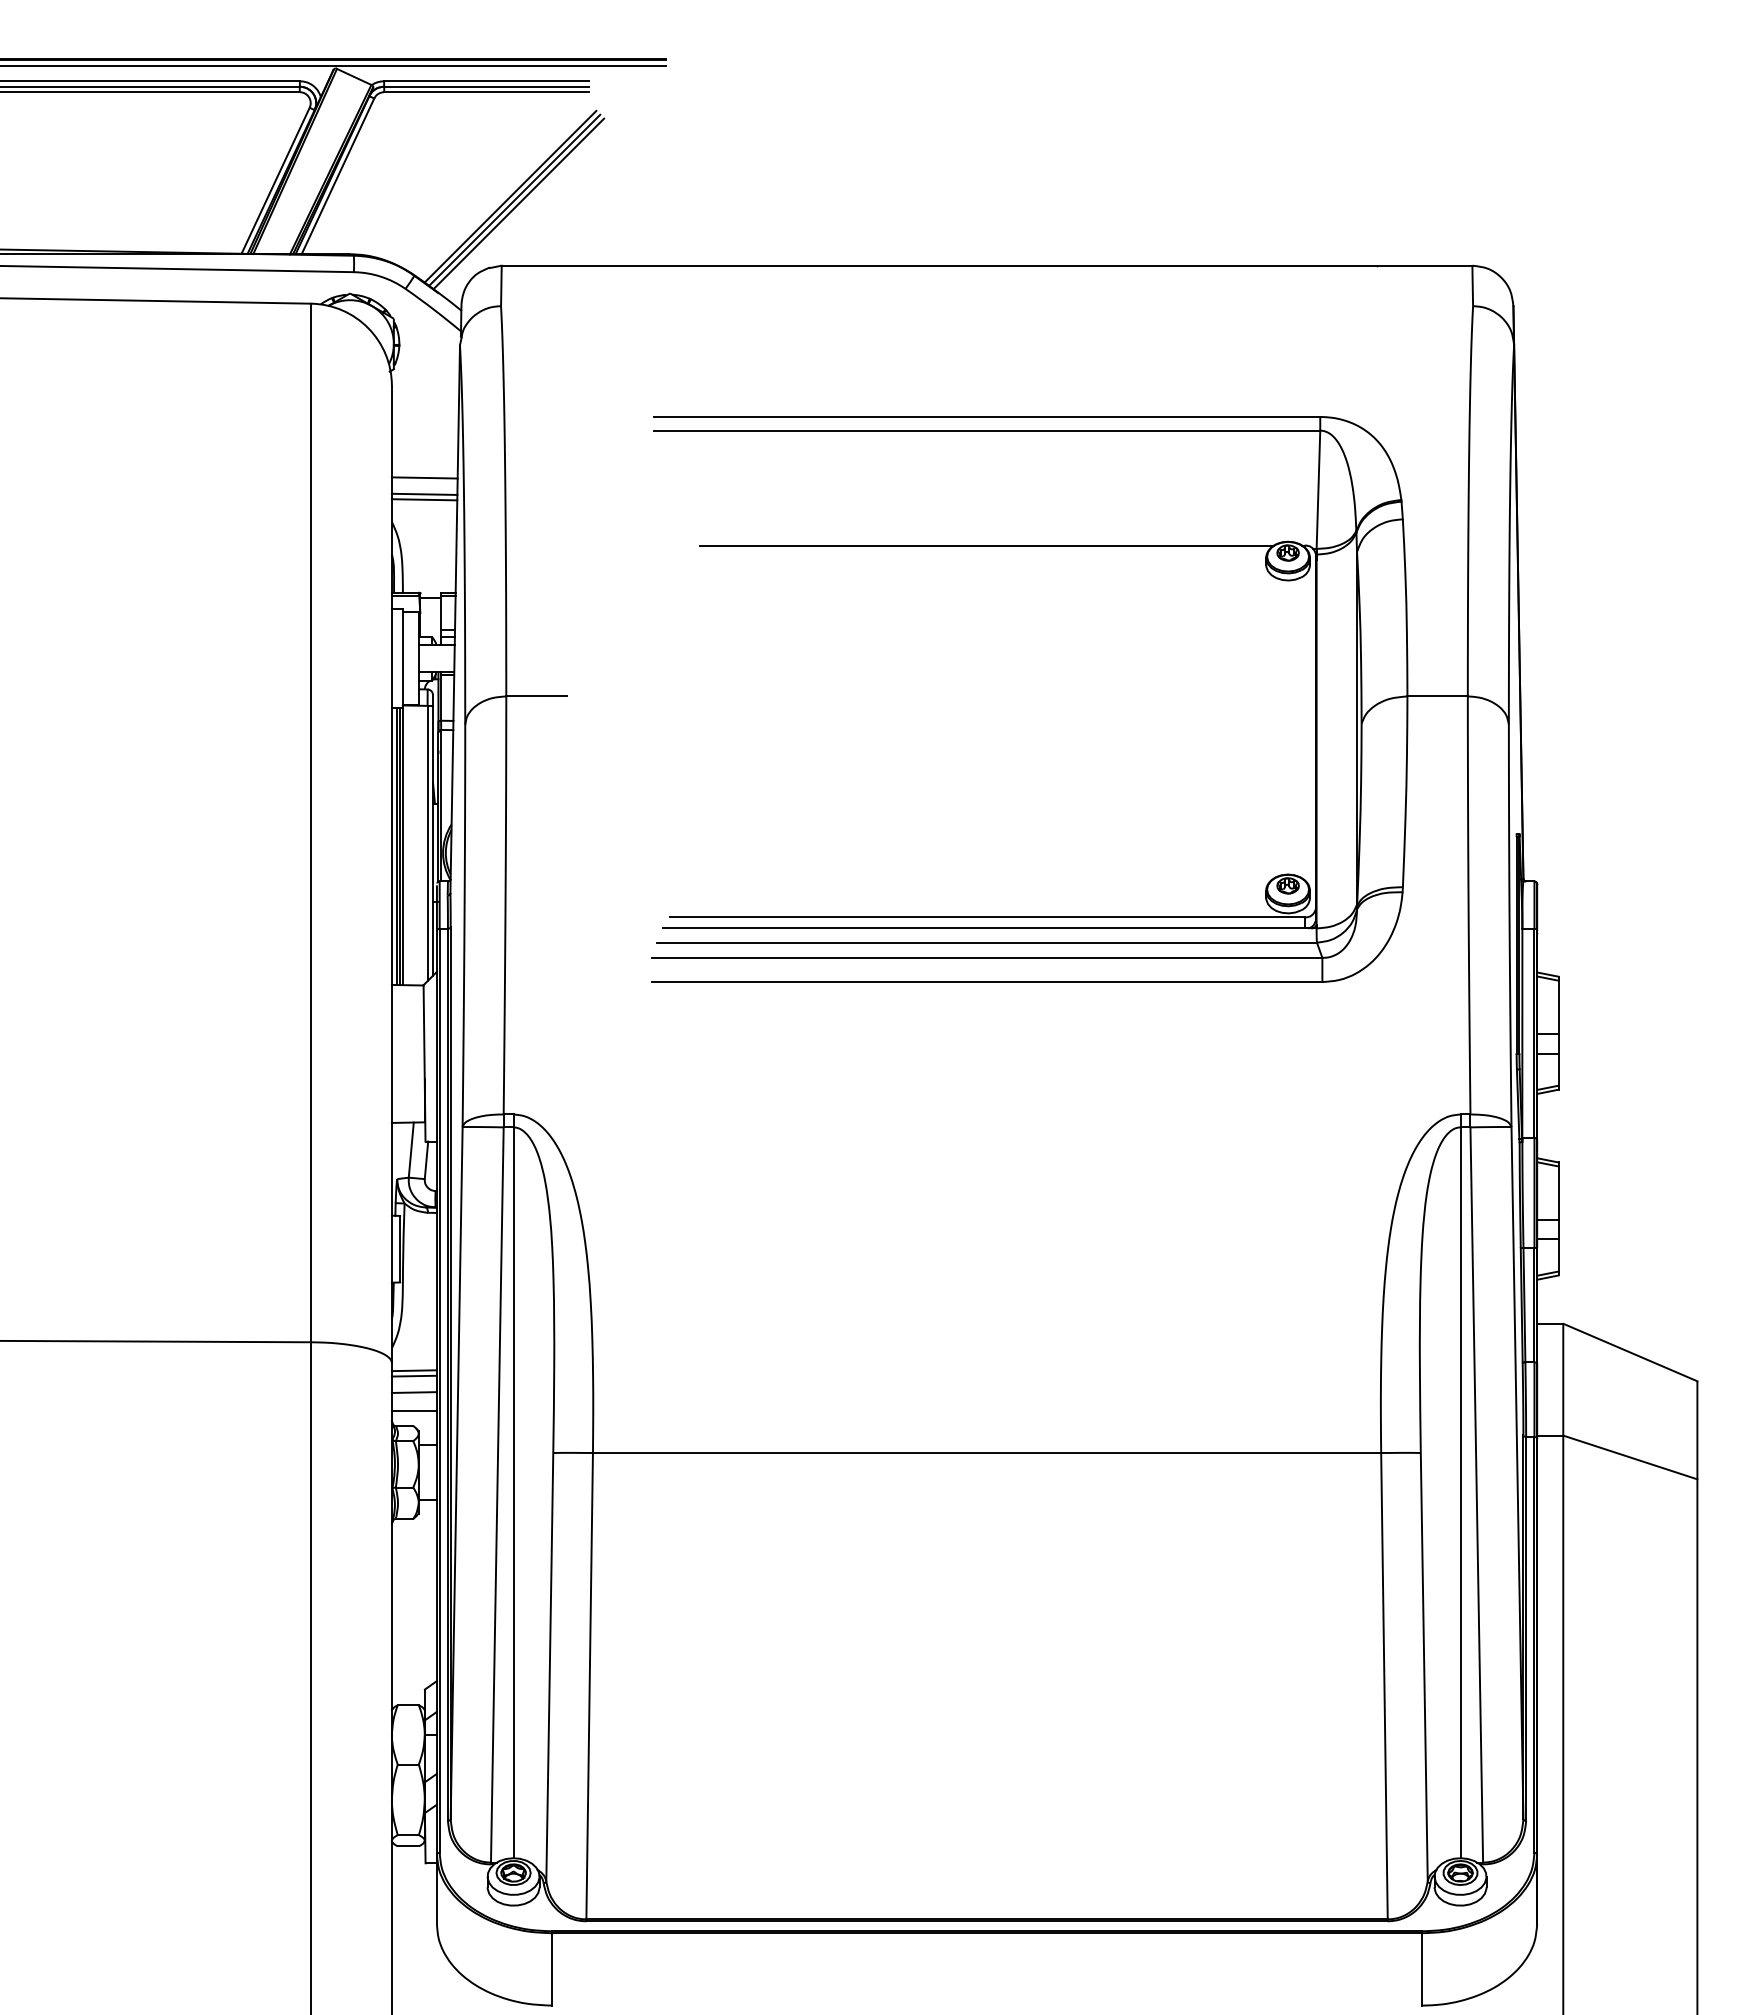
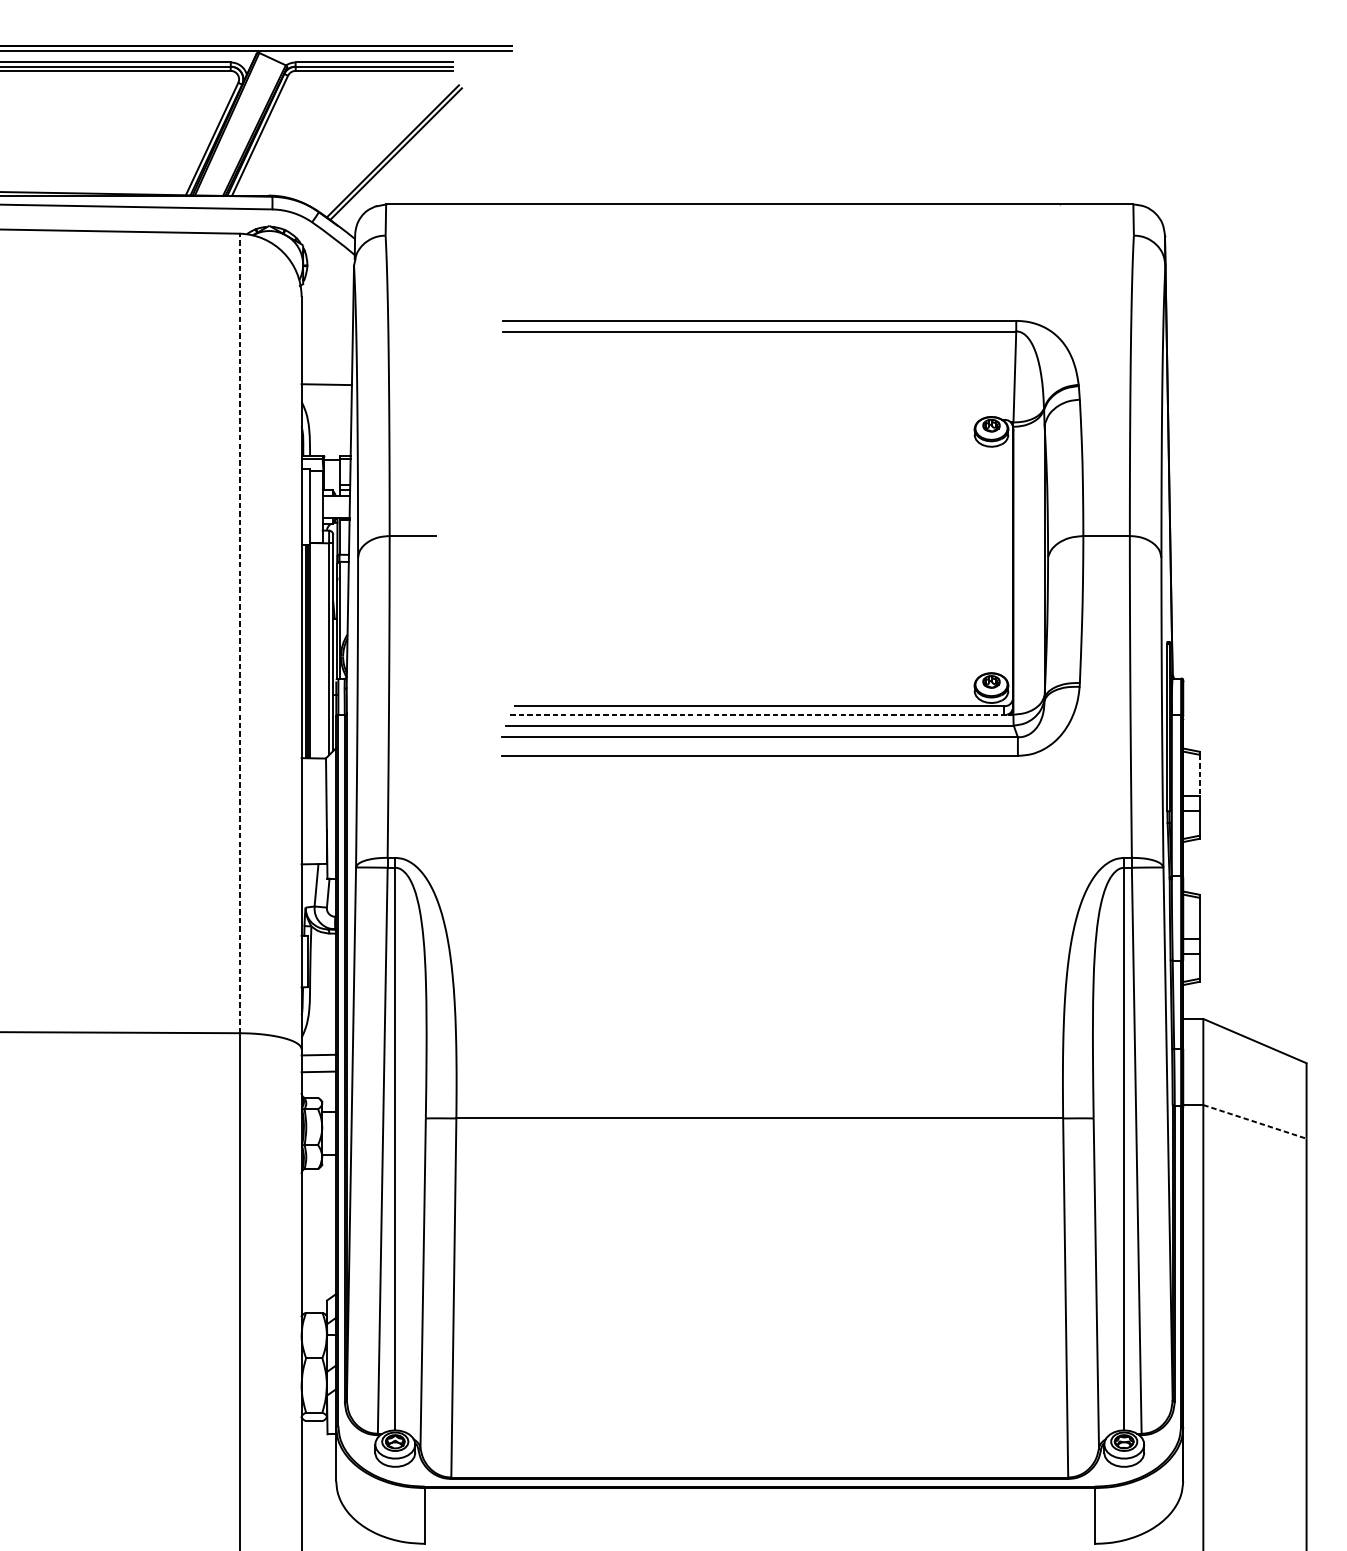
line: (518, 203) -> (399, 156), removed
line: (424, 477) -> (326, 367), removed
line: (424, 493) -> (326, 379), removed
line: (987, 545) -> (760, 419), removed
line: (311, 822) -> (239, 633), solid -> dashed
line: (987, 928) -> (760, 714), solid -> dashed
line: (1558, 1007) -> (1199, 775), solid -> dashed
line: (413, 1375) -> (318, 1058), removed
line: (413, 1411) -> (318, 1086), removed
line: (1630, 1457) -> (1255, 1121), solid -> dashed

